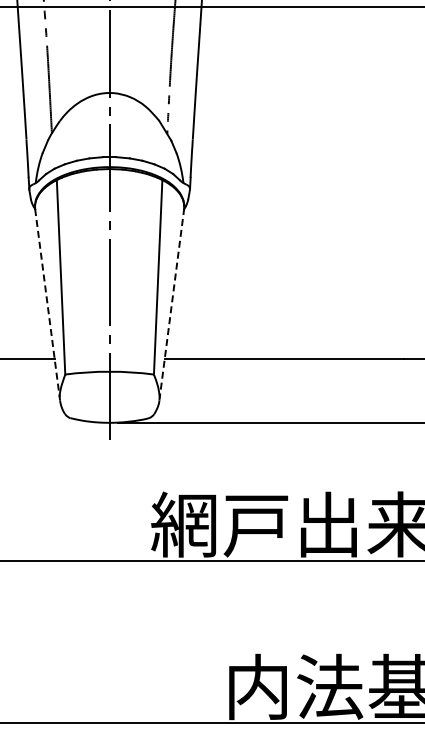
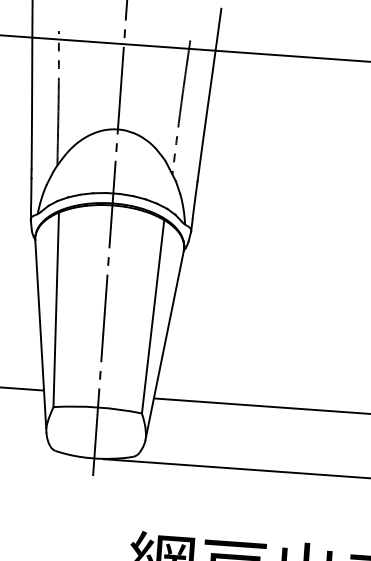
line: (47, 304) -> (40, 335), dashed -> solid
line: (171, 304) -> (164, 344), dashed -> solid

